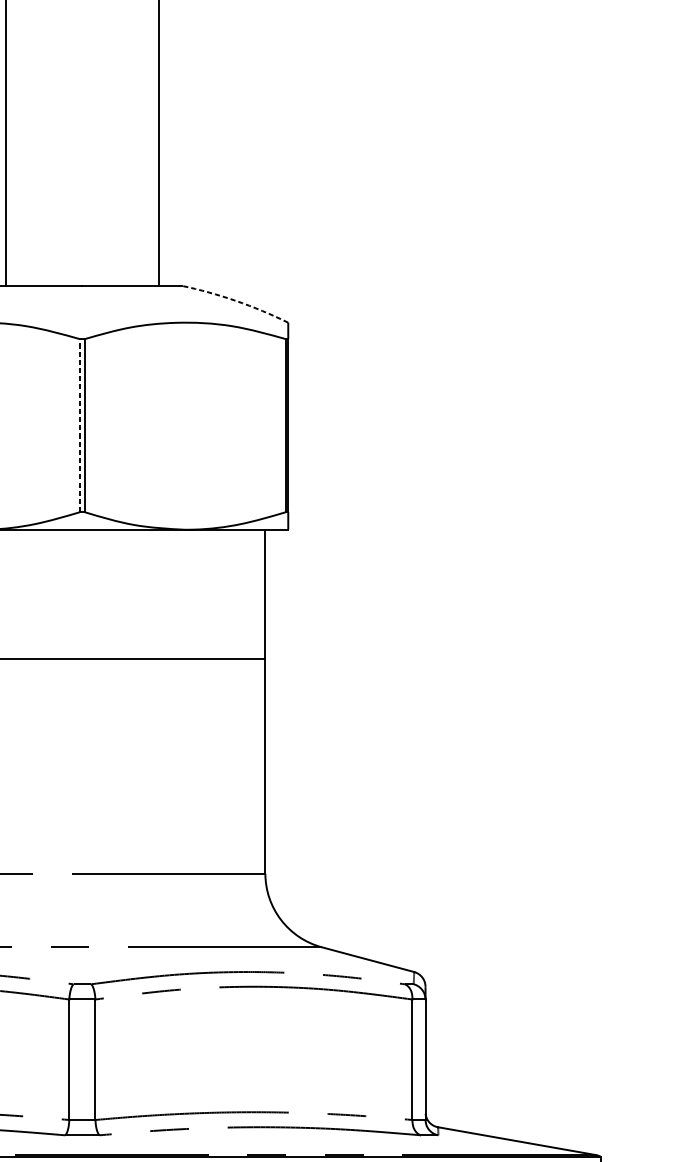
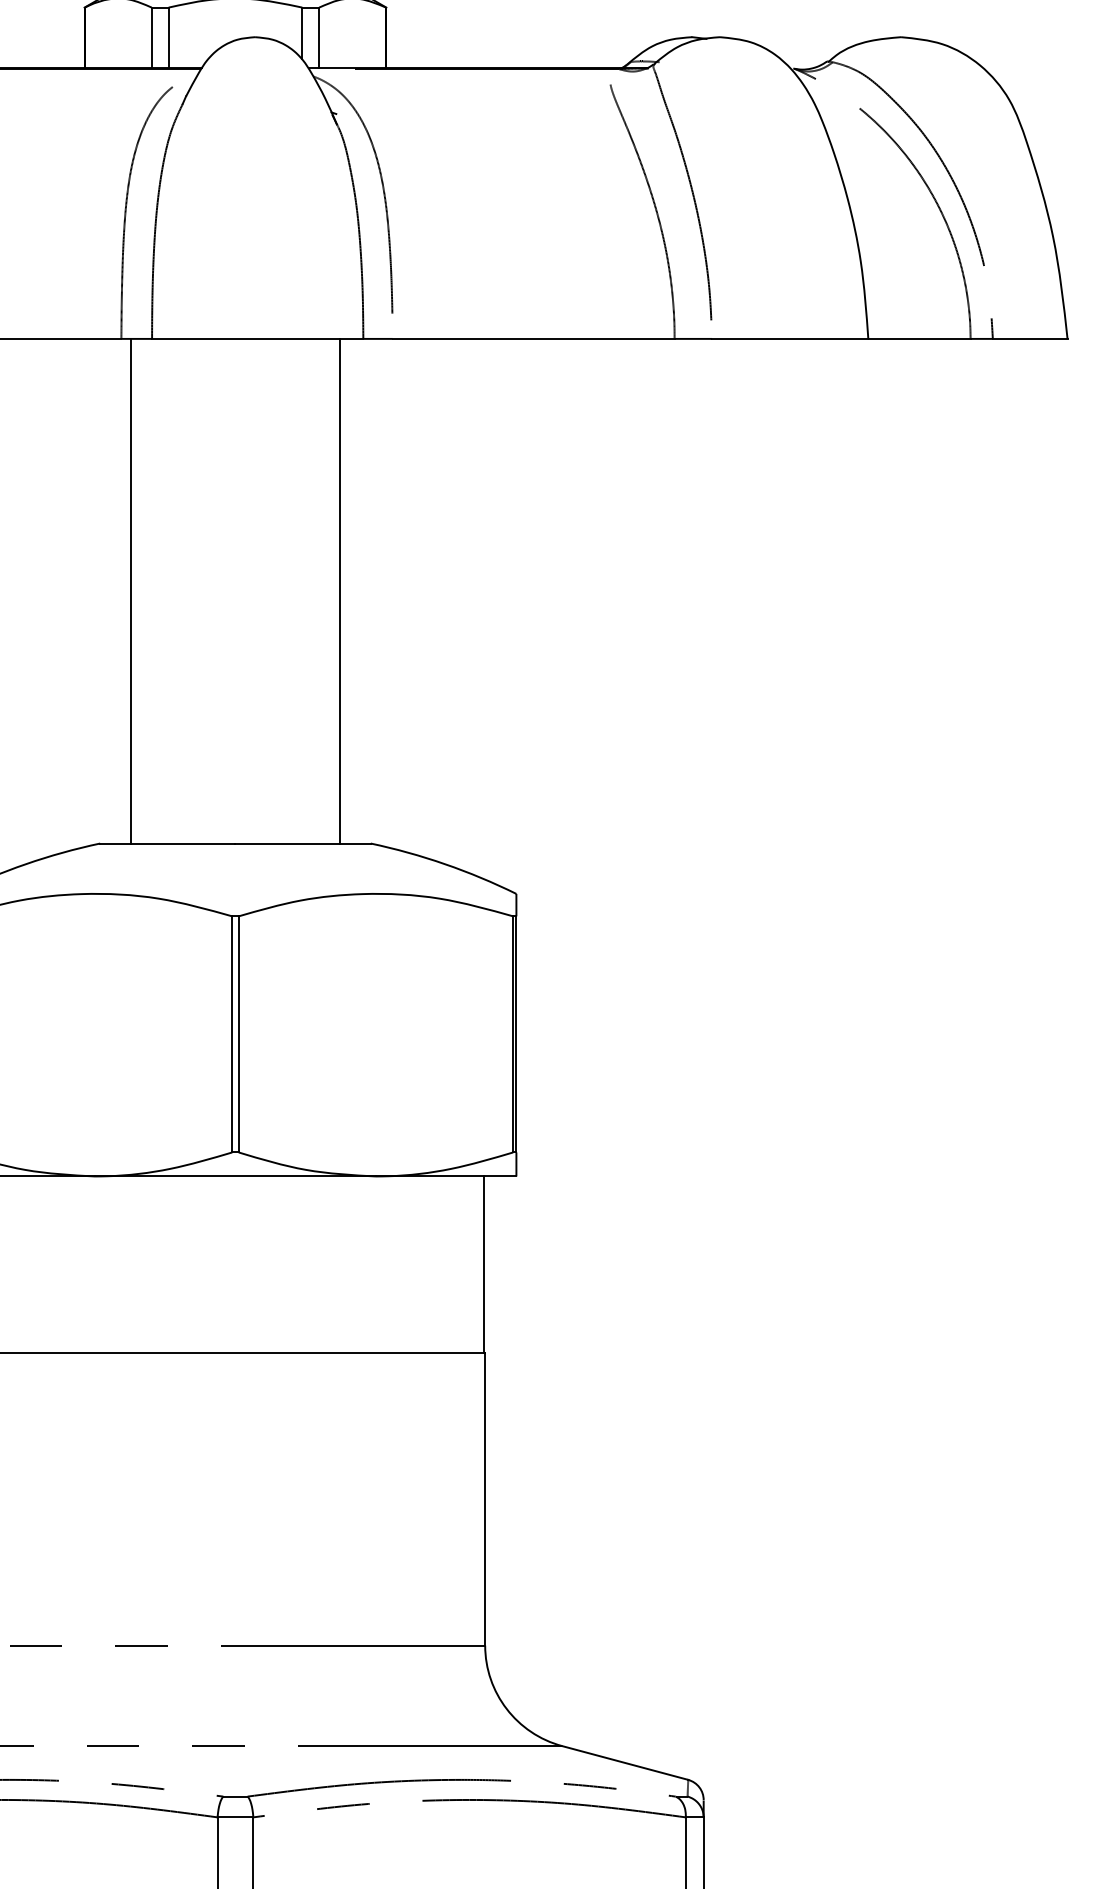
arc: (236, 301) -> (445, 864), dashed -> solid
line: (80, 425) -> (232, 1033), dashed -> solid

